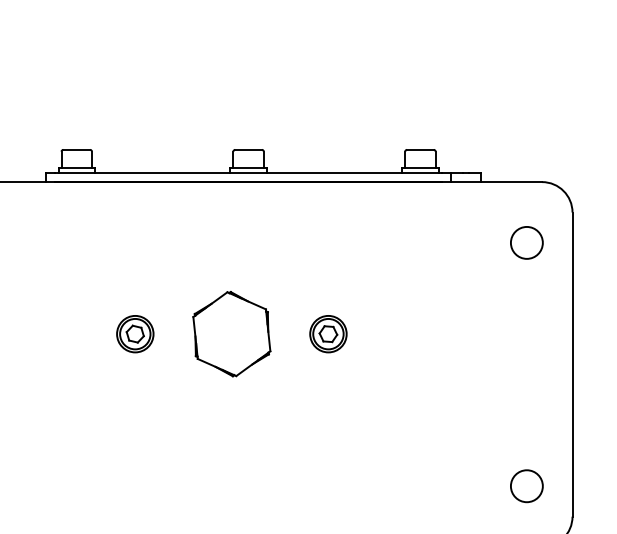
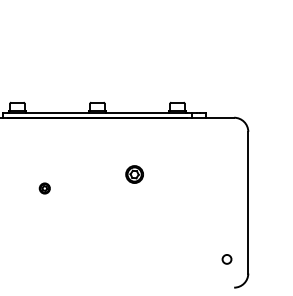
circle: (525, 241) -> (226, 145), removed
part: (134, 334) -> (44, 188), size x0.6
part: (231, 334) -> (89, 188), removed
part: (328, 334) -> (134, 174), moved
circle: (525, 486) -> (226, 259), size x0.6

